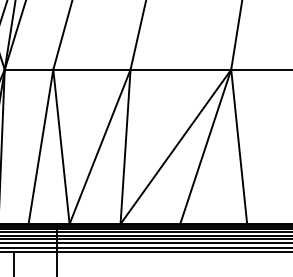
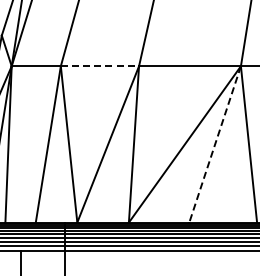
line: (91, 69) -> (99, 66), solid -> dashed
line: (205, 147) -> (214, 145), solid -> dashed

